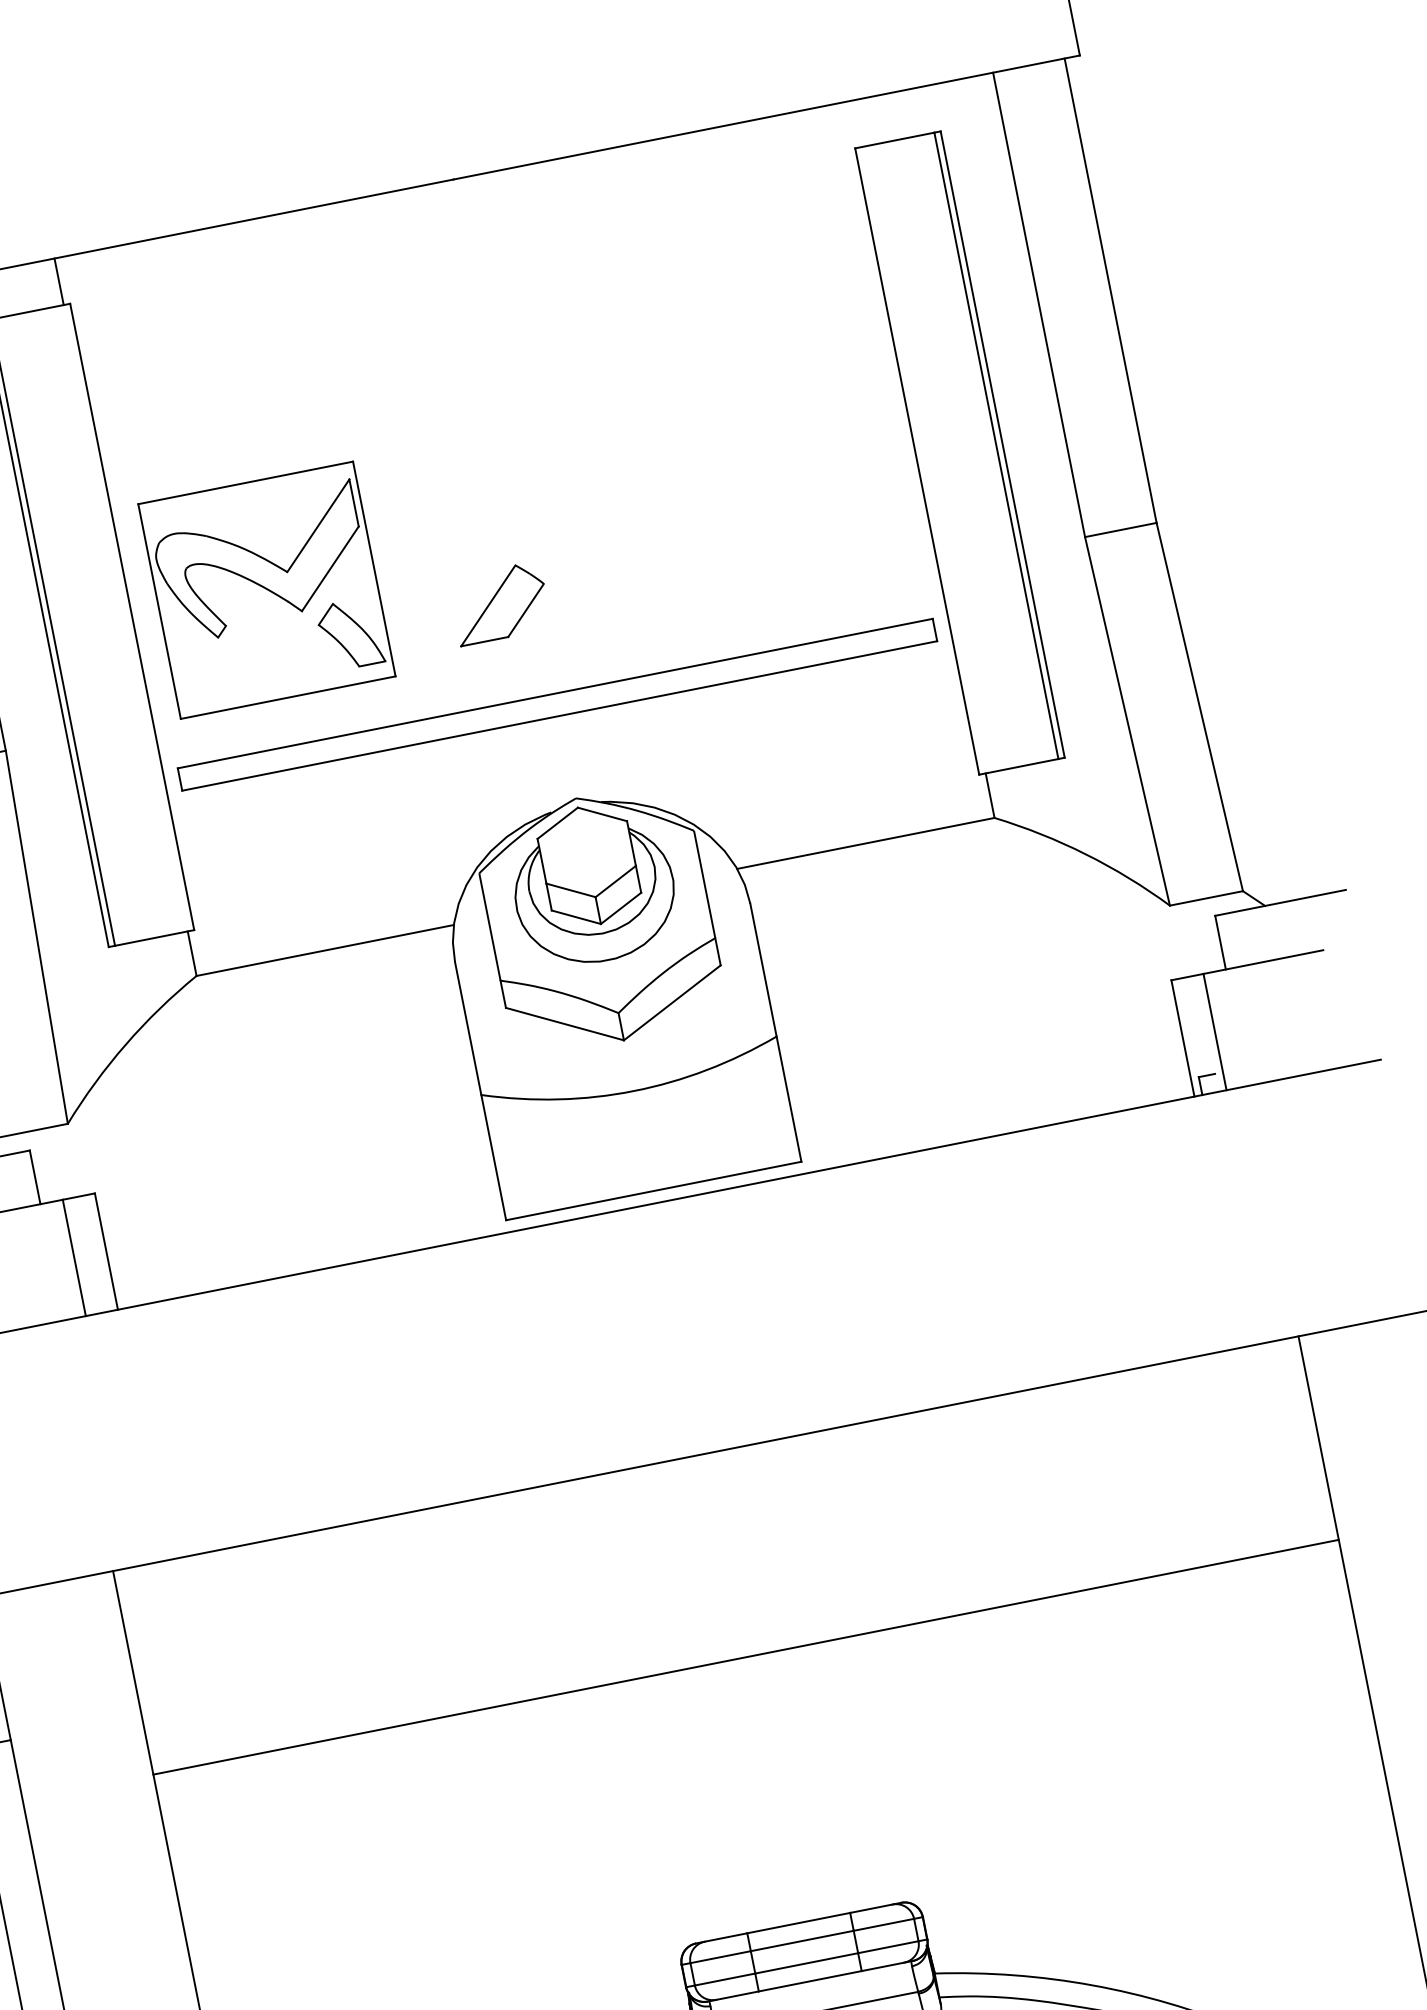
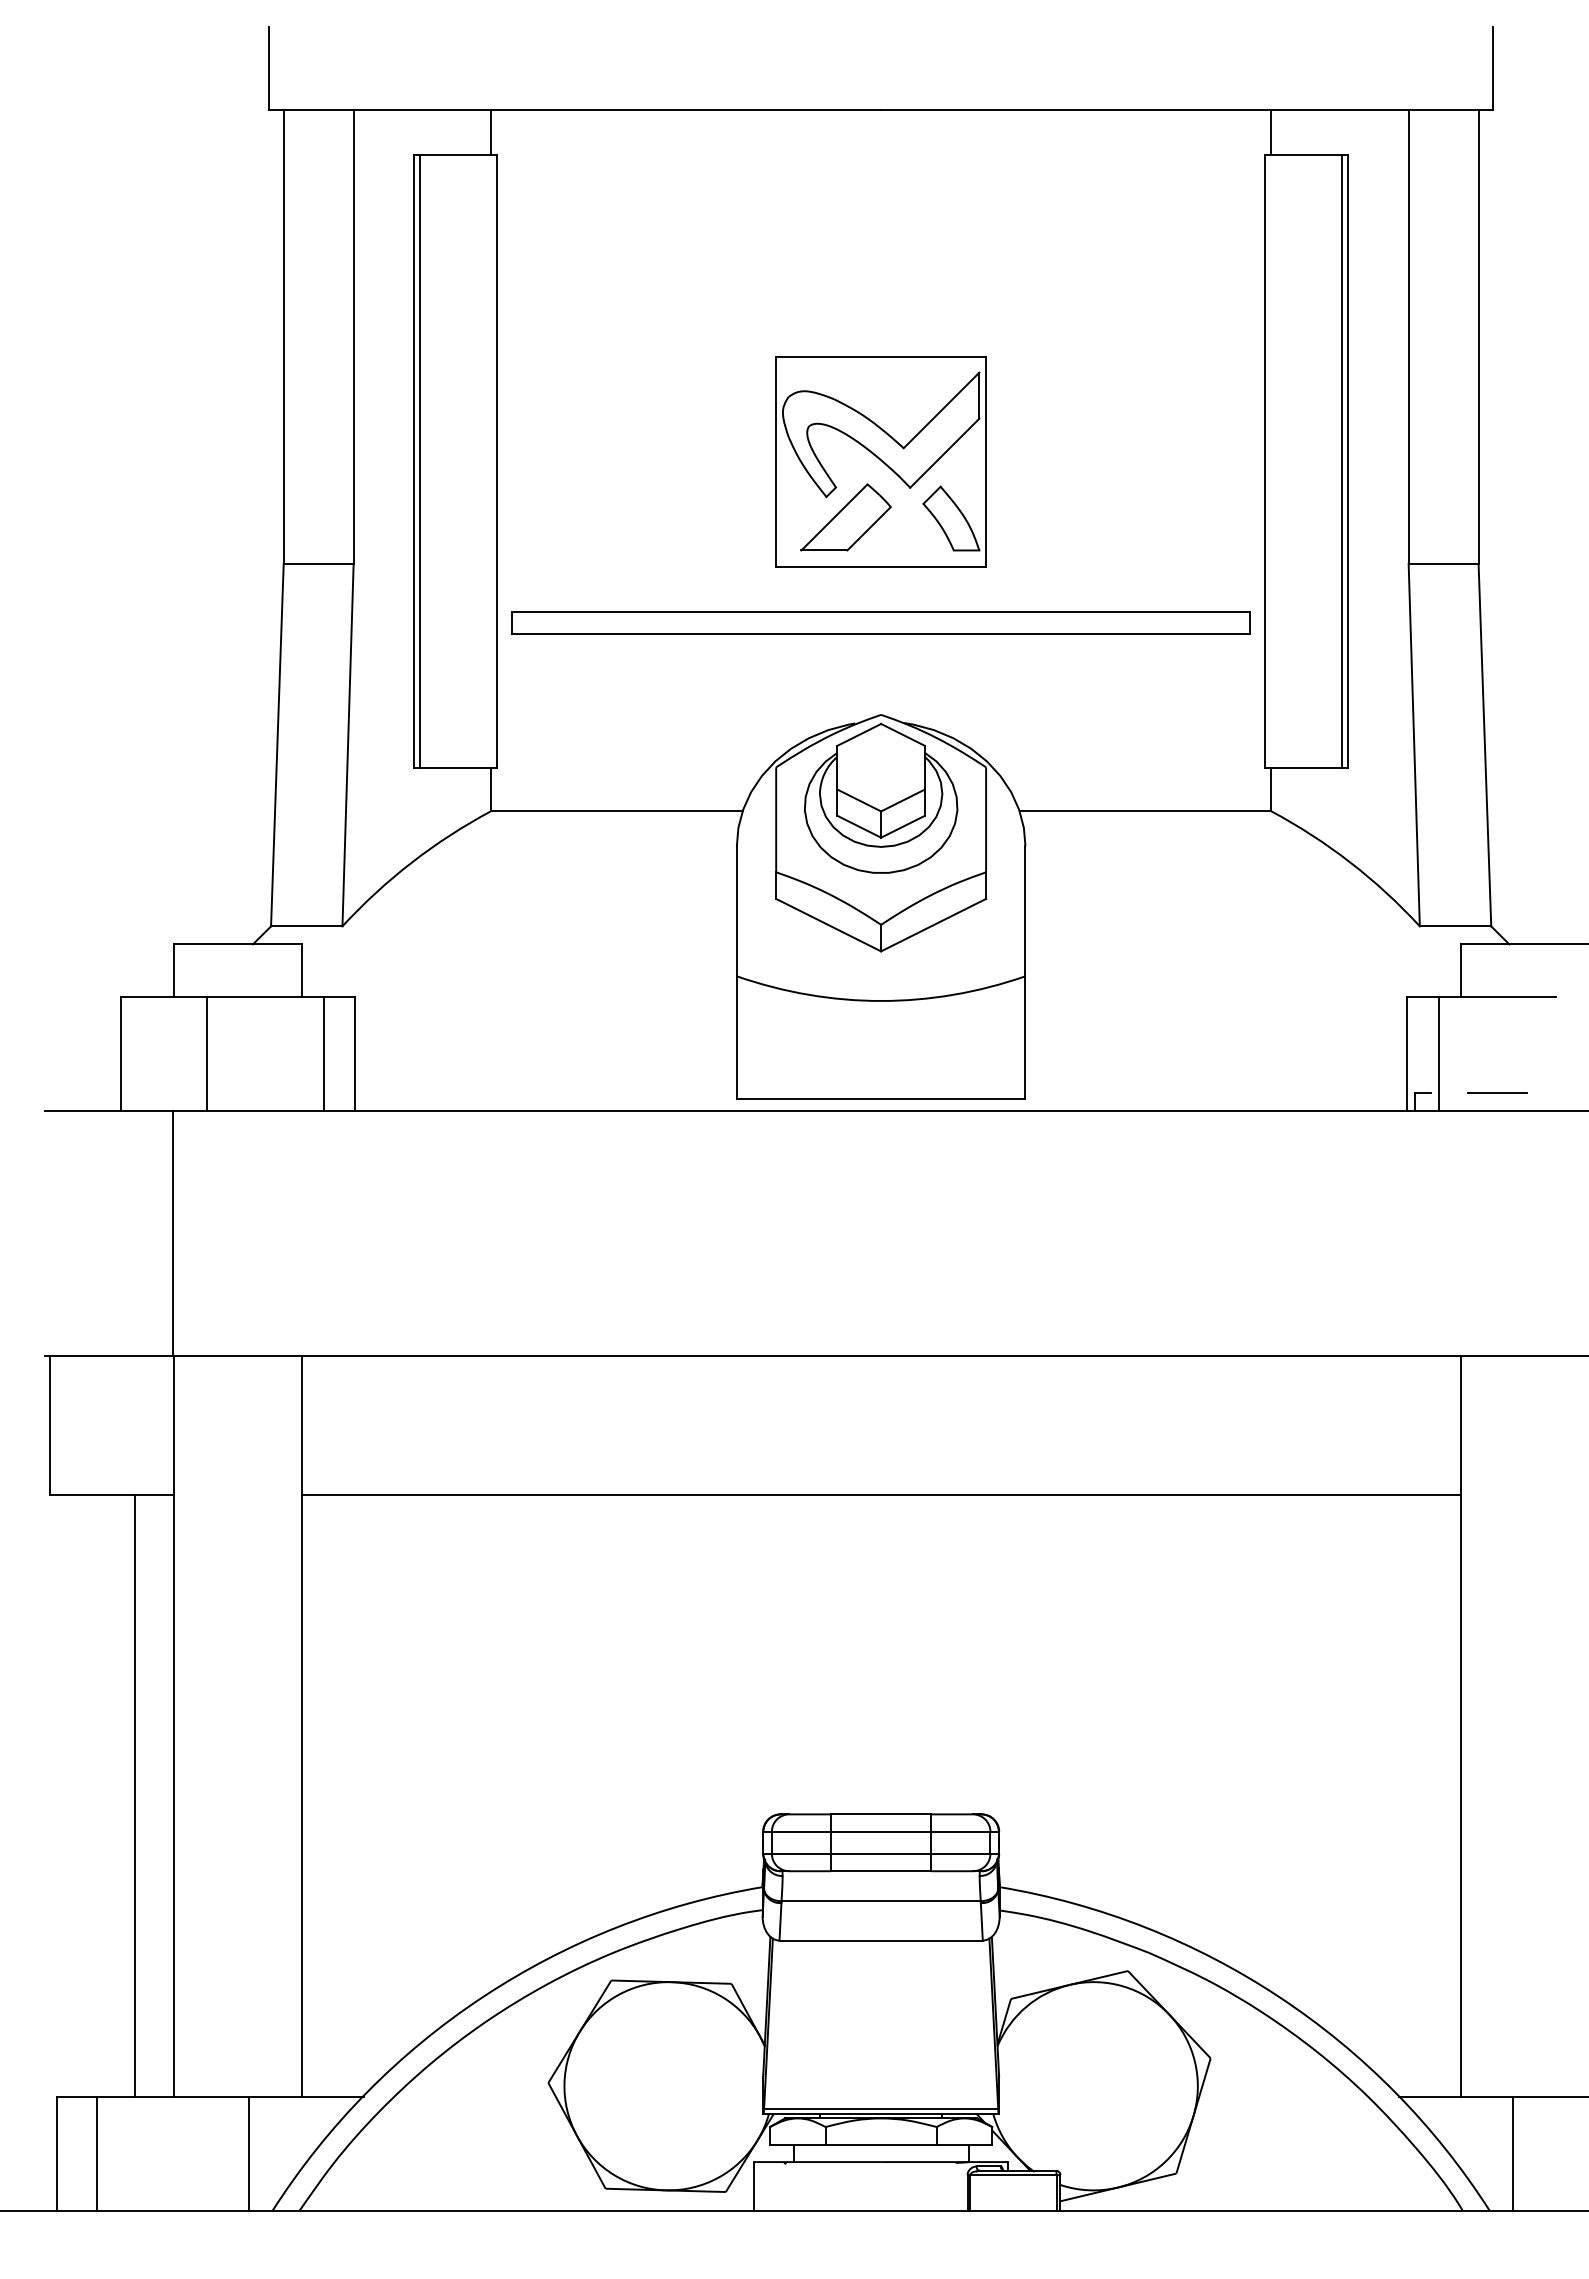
line: (857, 123) -> (1271, 132), added
part: (266, 590) -> (880, 461), moved
line: (1283, 1059) -> (1497, 1092), added
line: (745, 1657) -> (880, 1495), moved

